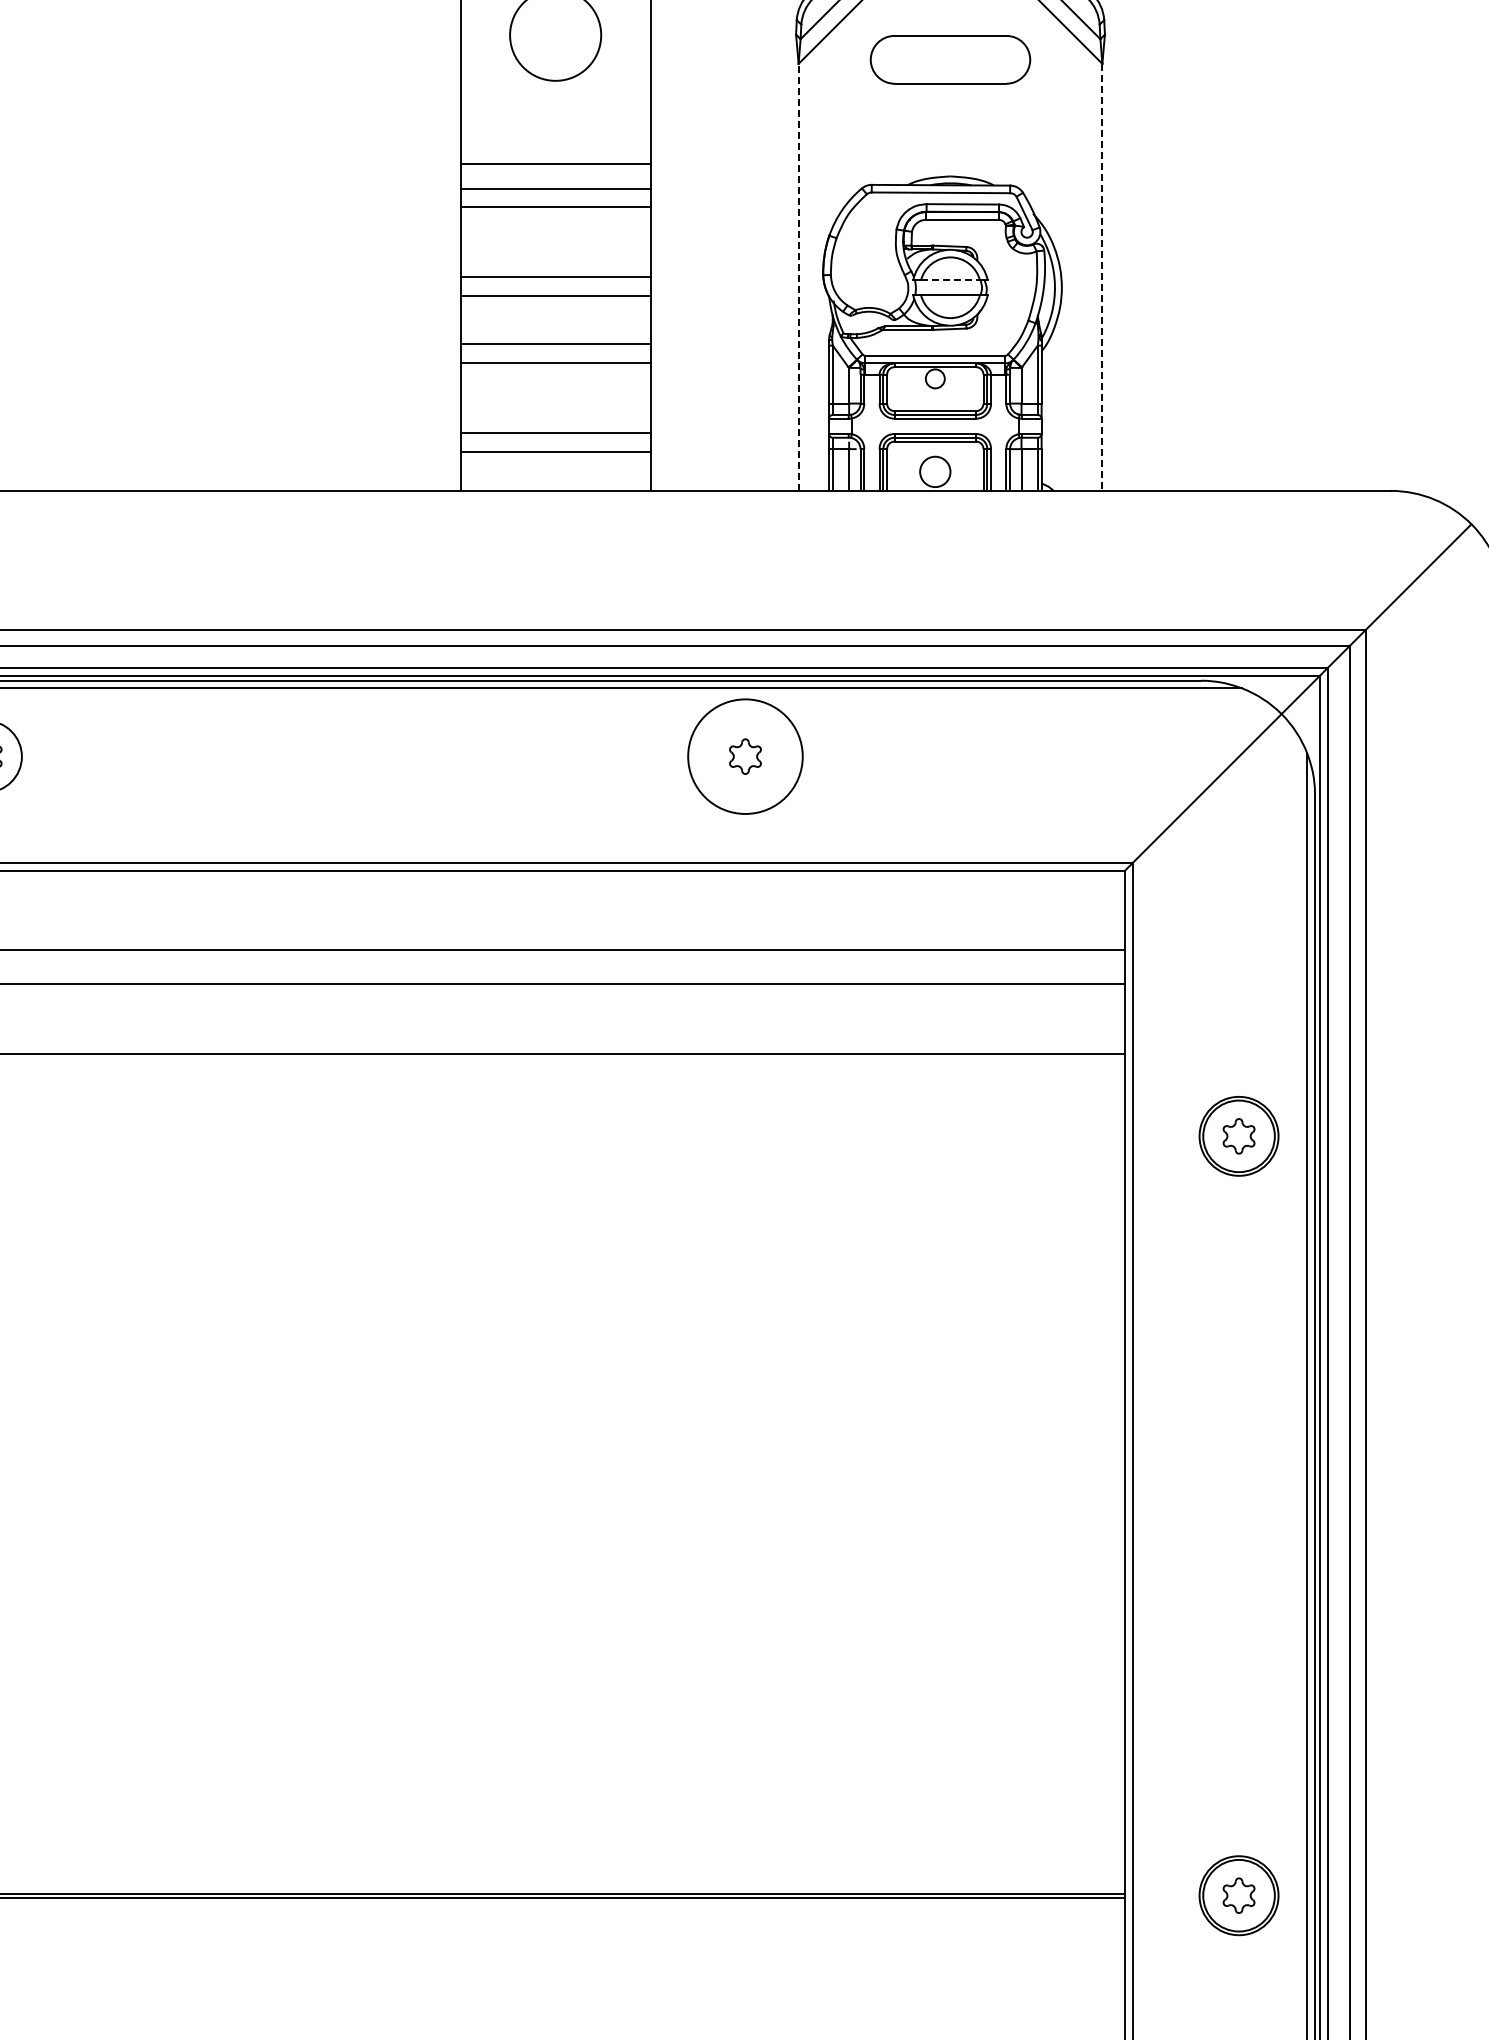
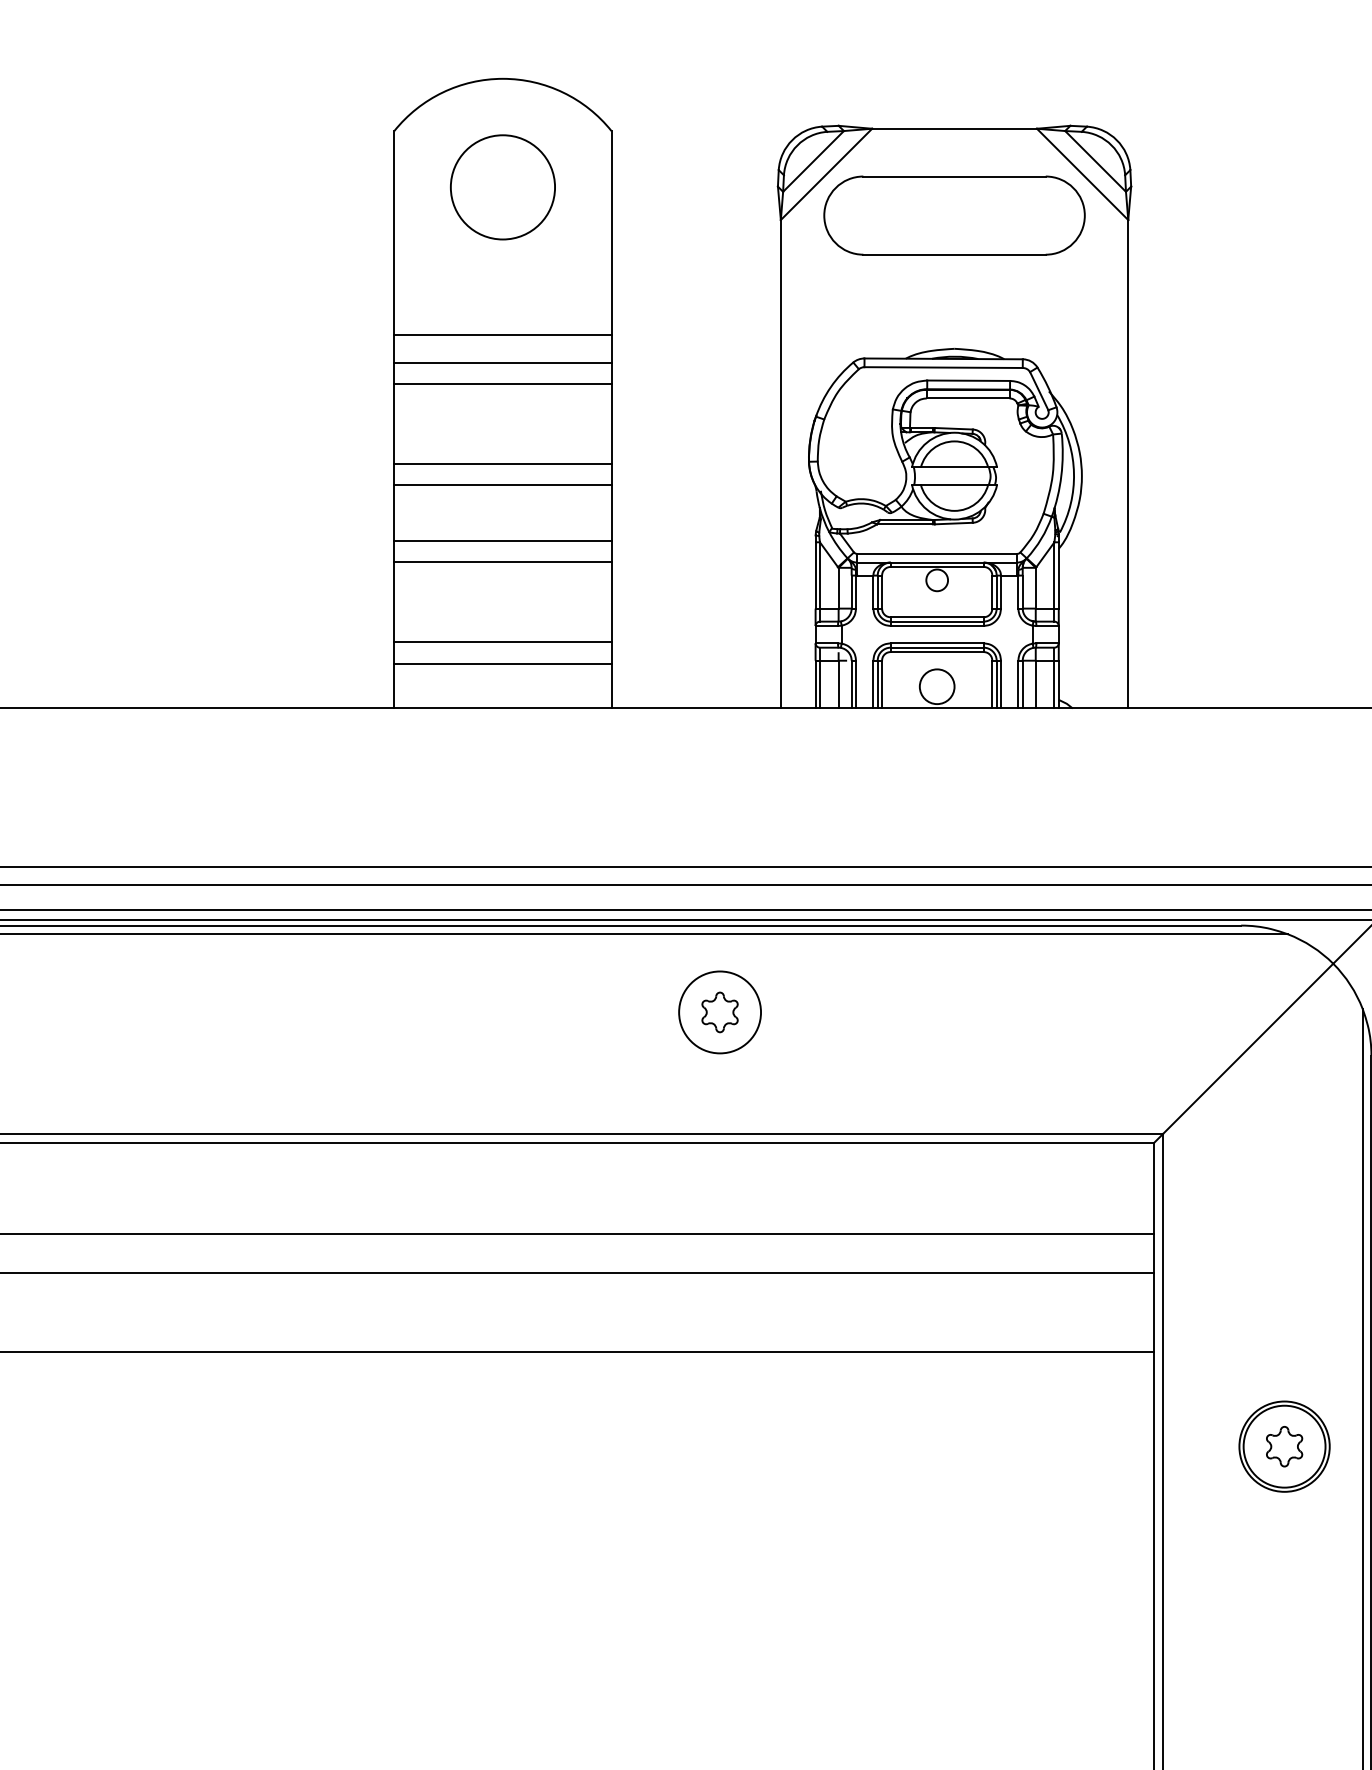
part: (950, 59) -> (954, 215), size x1.43
line: (798, 277) -> (780, 464), dashed -> solid
line: (1102, 277) -> (1128, 464), dashed -> solid
line: (951, 280) -> (955, 467), dashed -> solid
circle: (745, 756) -> (720, 1012), size x0.62

